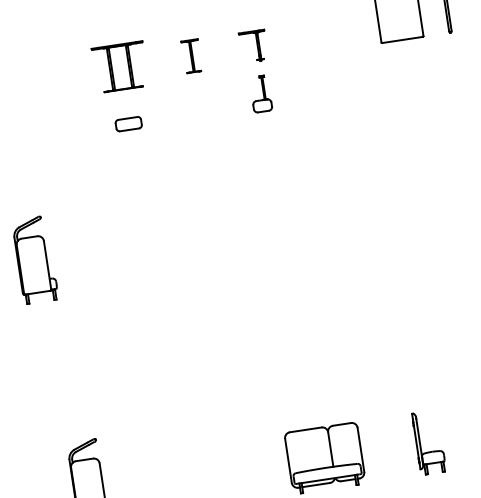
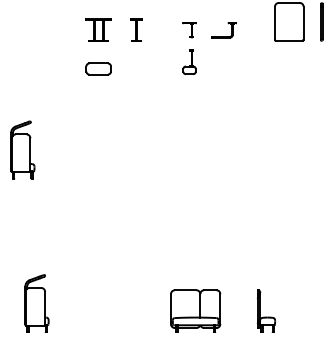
part: (303, 39) -> (223, 30), added
part: (253, 47) -> (189, 30), size x0.71
part: (191, 55) -> (136, 29), moved
part: (119, 66) -> (98, 29), size x0.71
part: (128, 123) -> (98, 68), size x1.43

